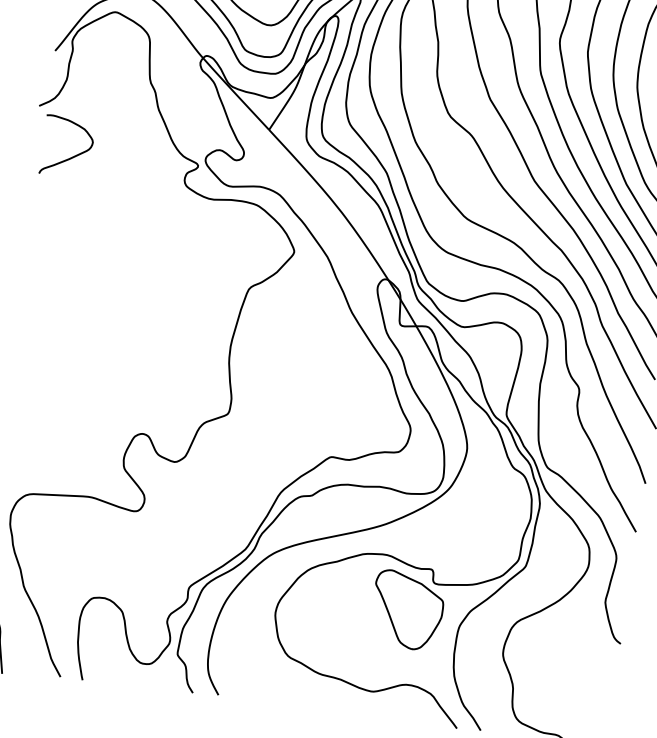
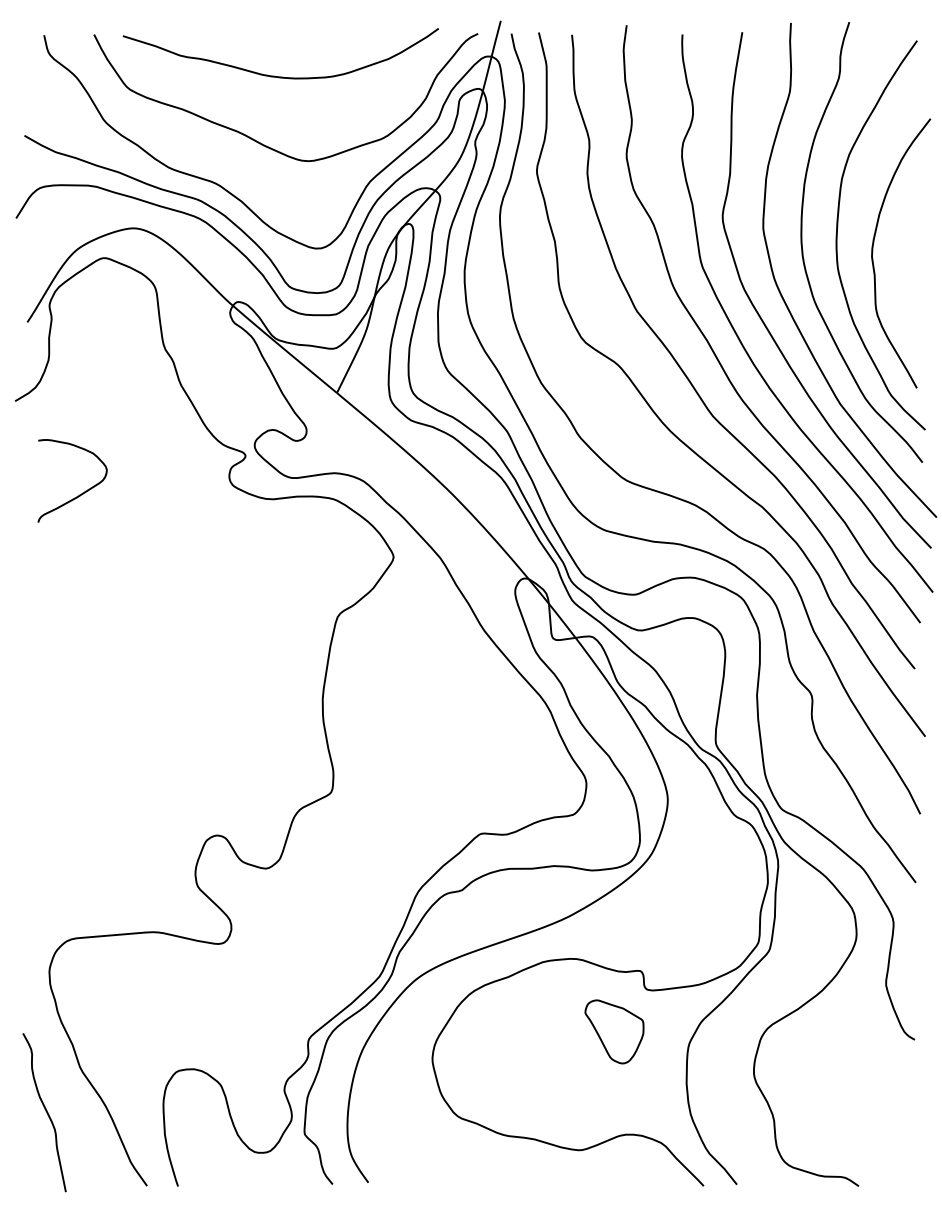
curve: (73, 156) -> (82, 492), moved
part: (407, 610) -> (614, 1031), size x0.6

